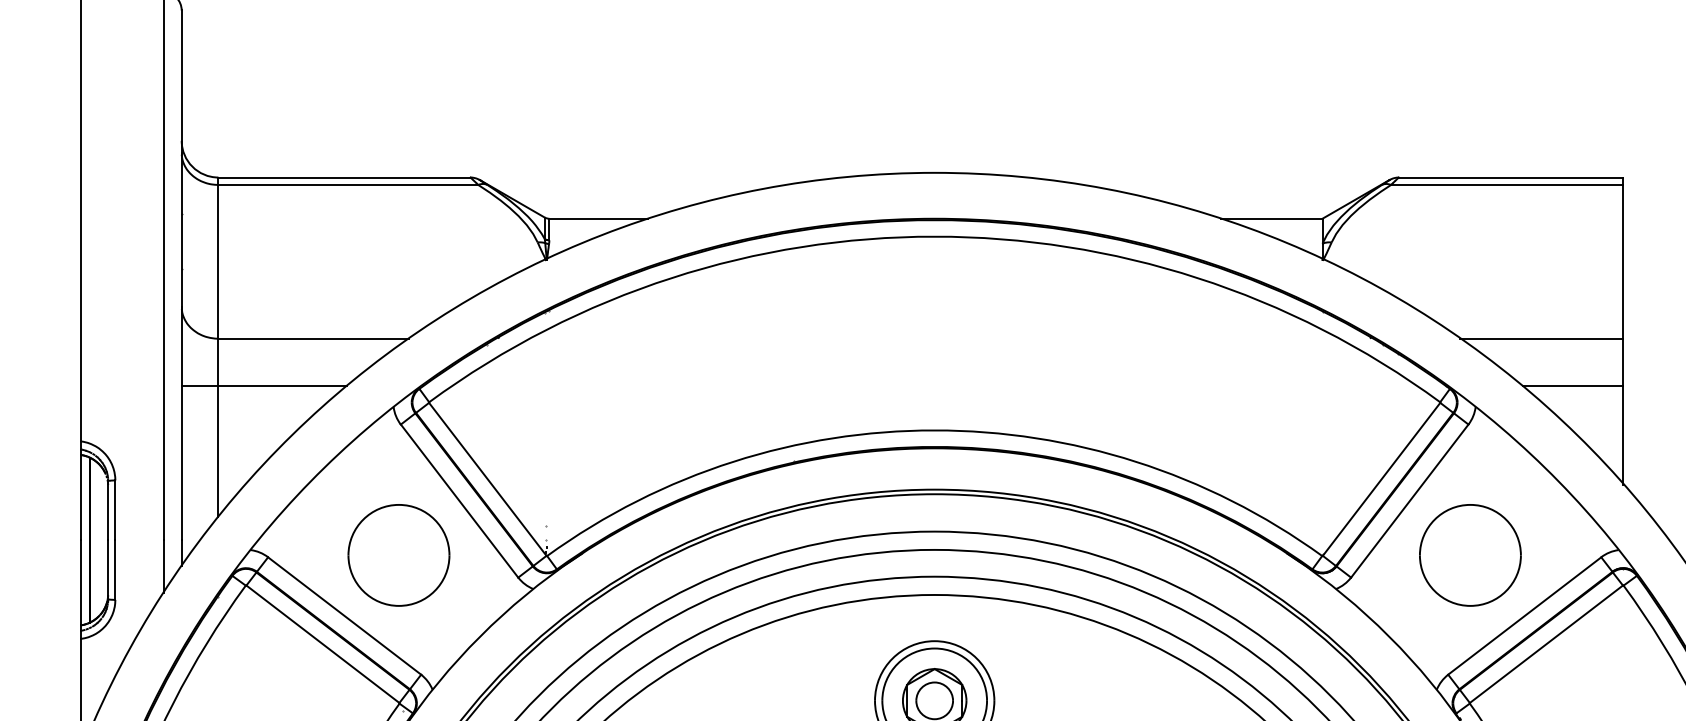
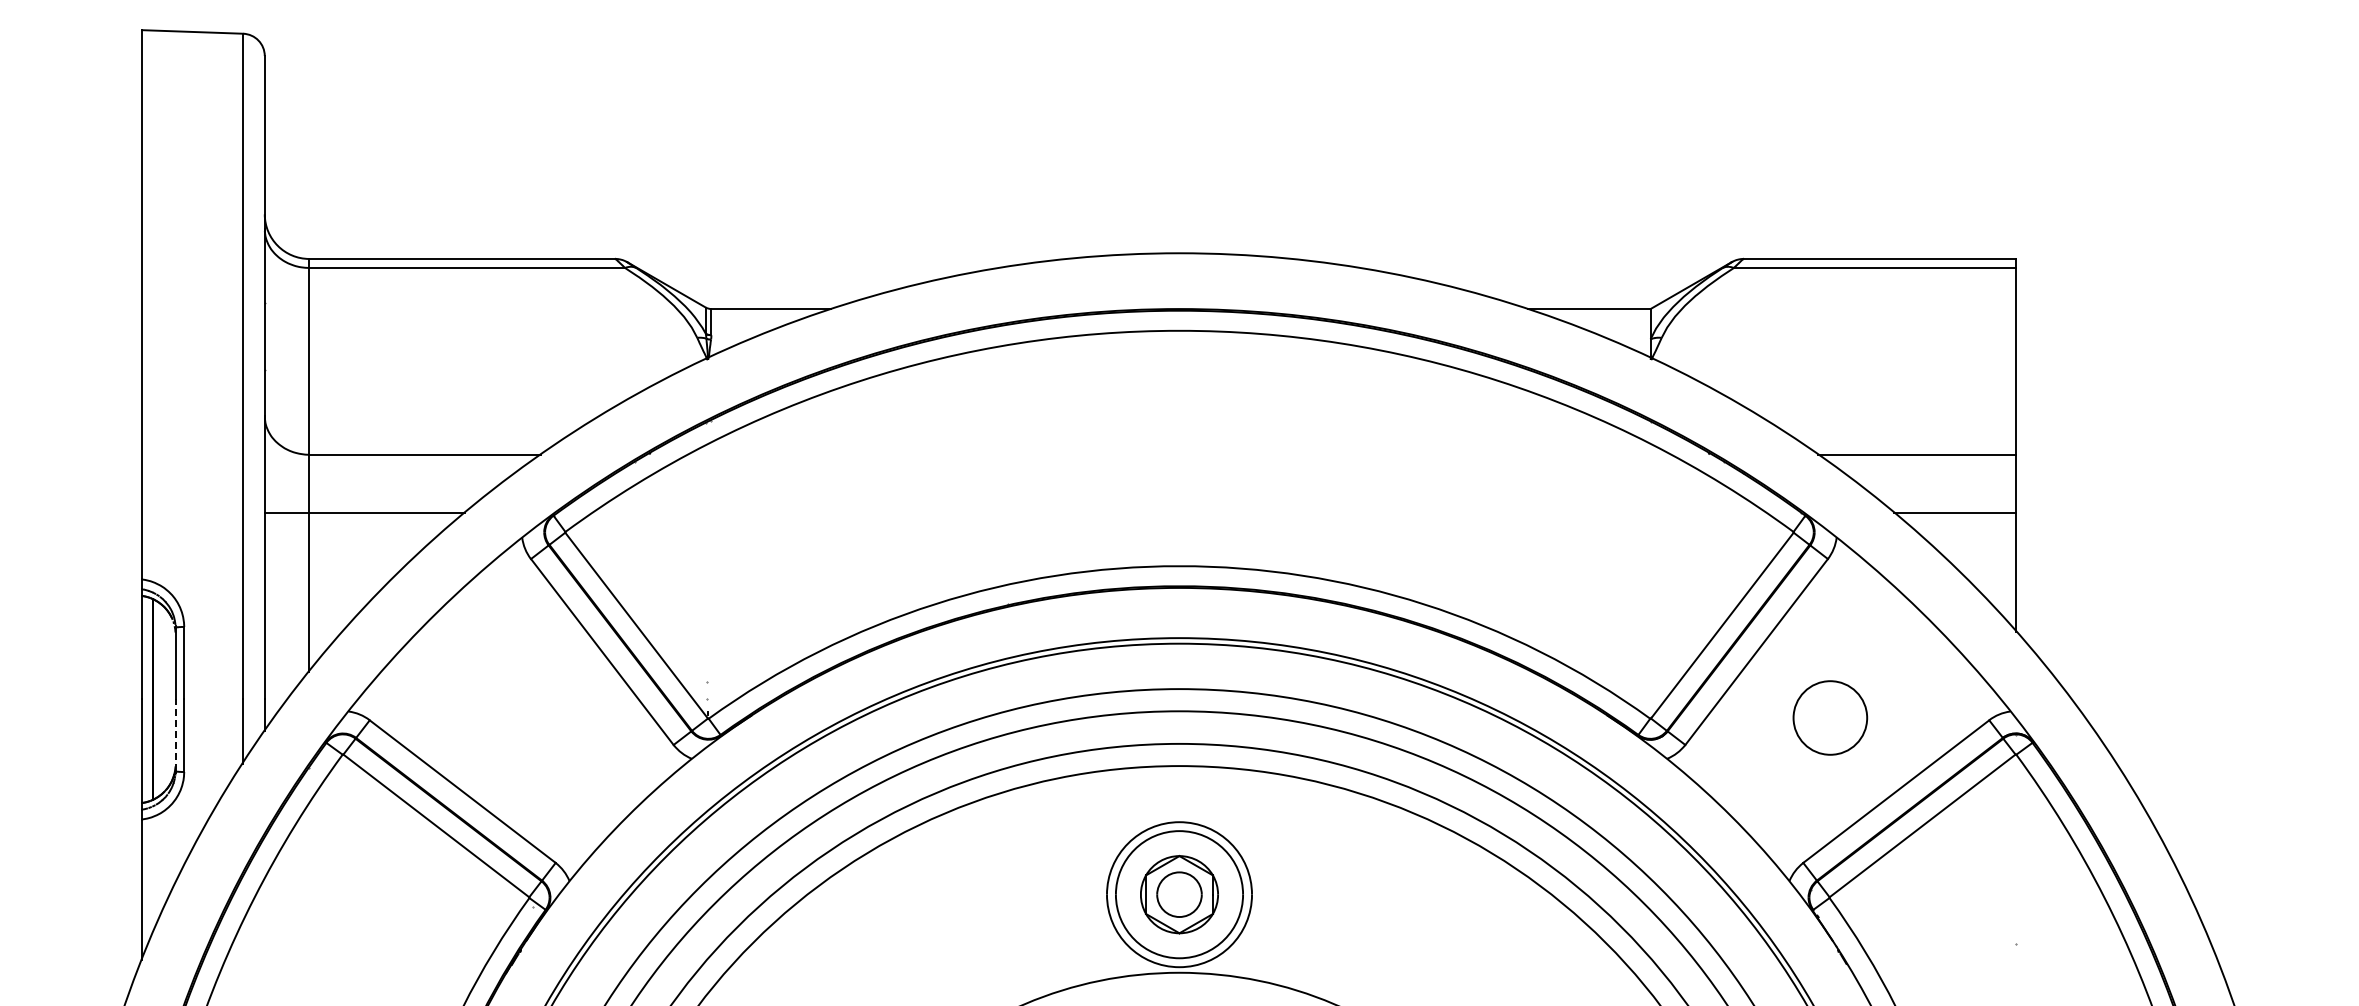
part: (398, 554) -> (528, 717), removed
part: (1470, 554) -> (1830, 717), size x0.6
line: (108, 569) -> (175, 735), solid -> dashed

